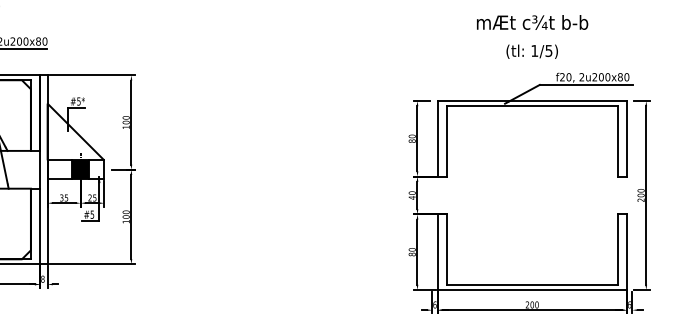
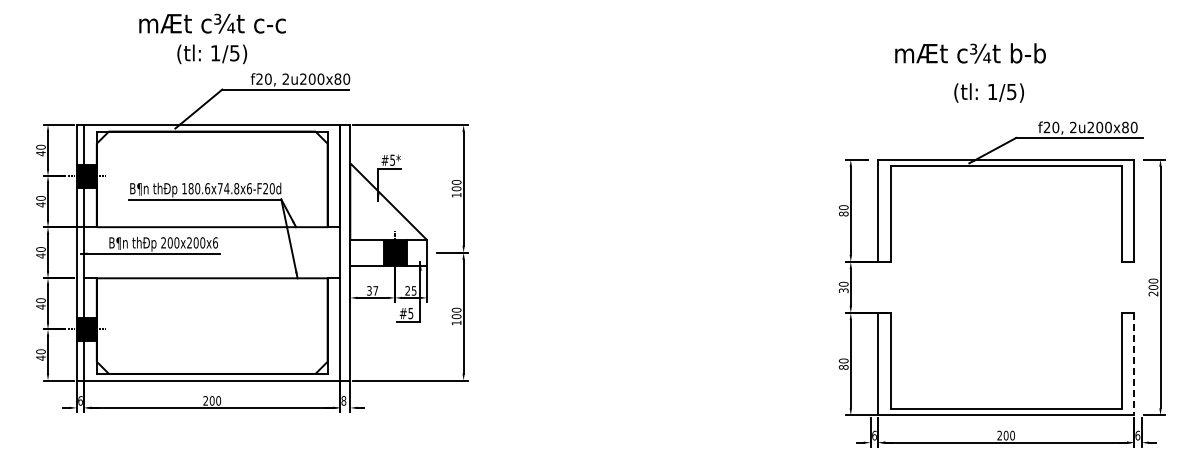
text: (532, 22) -> (970, 53), moved
text: (531, 51) -> (988, 92), moved
text: (66, 197) -> (375, 290), 35 -> 37
text: (412, 197) -> (843, 290), 40 -> 30
line: (627, 252) -> (1134, 364), solid -> dashed

